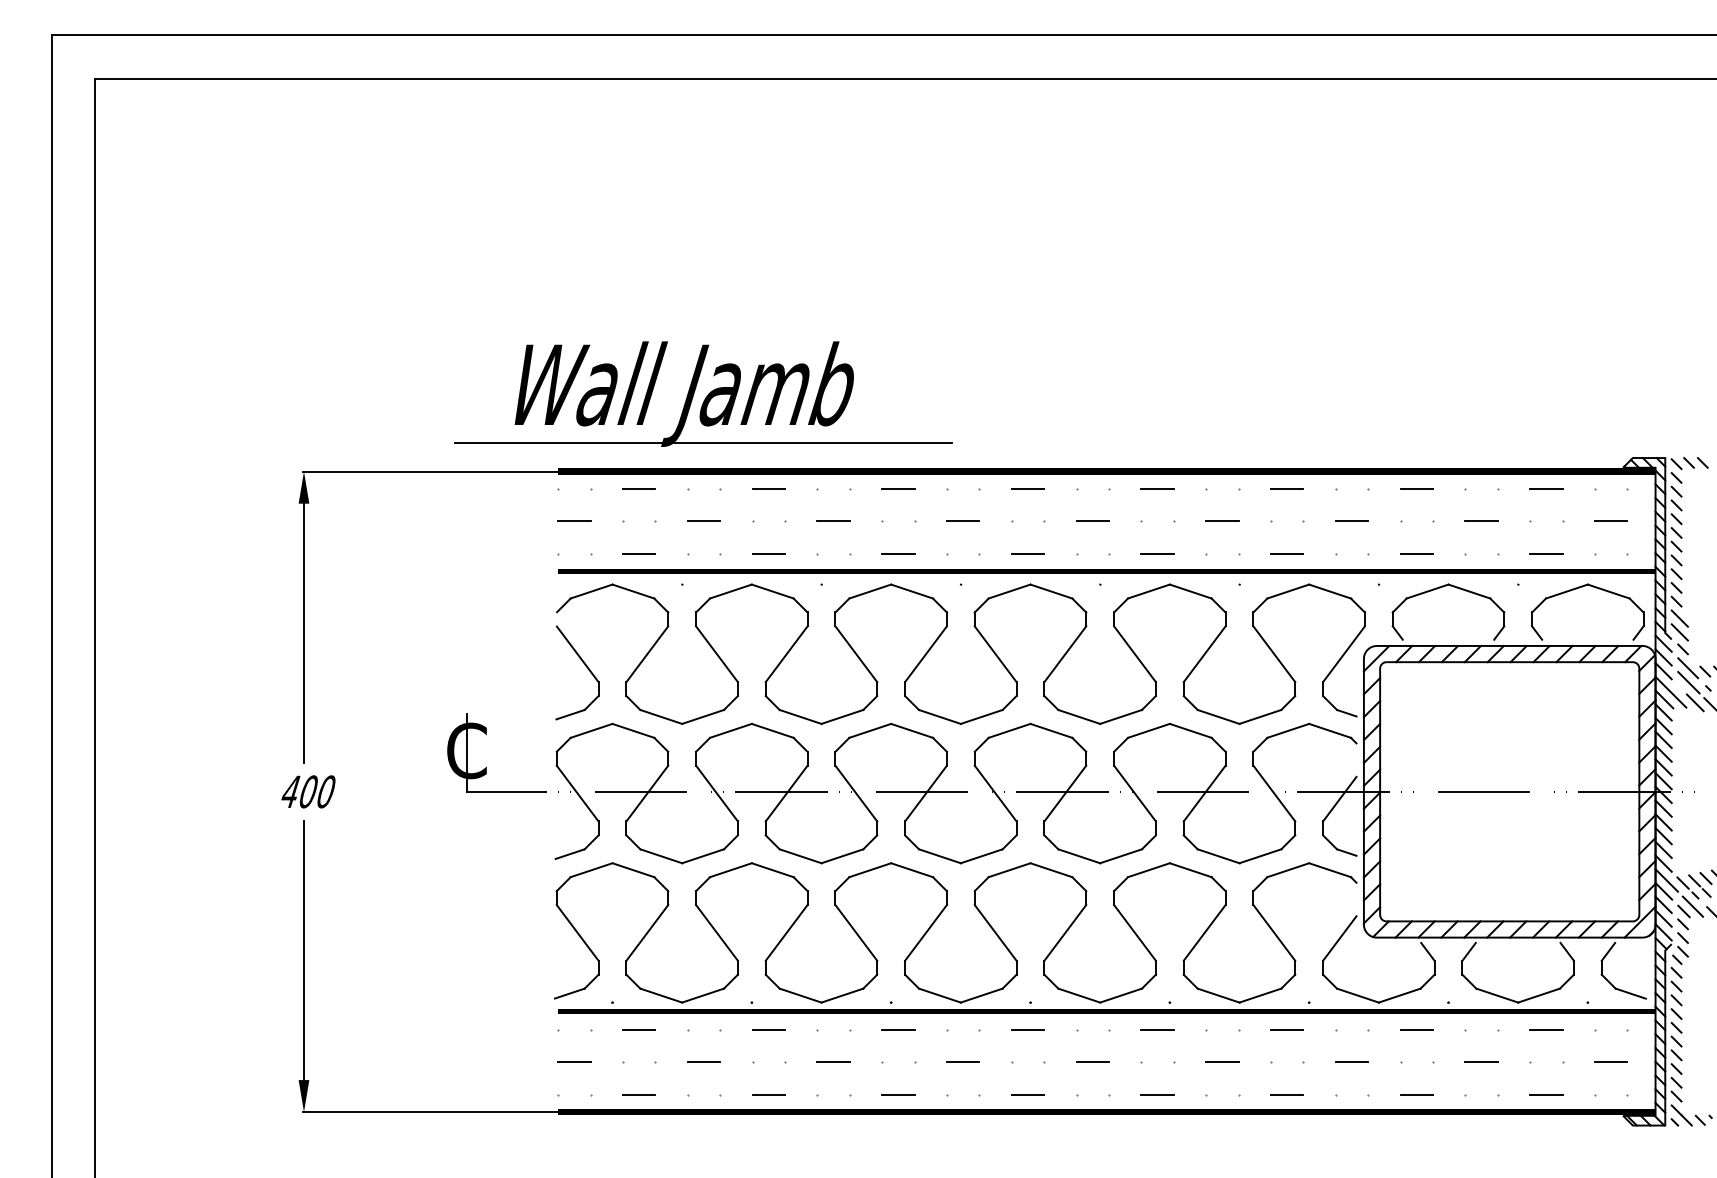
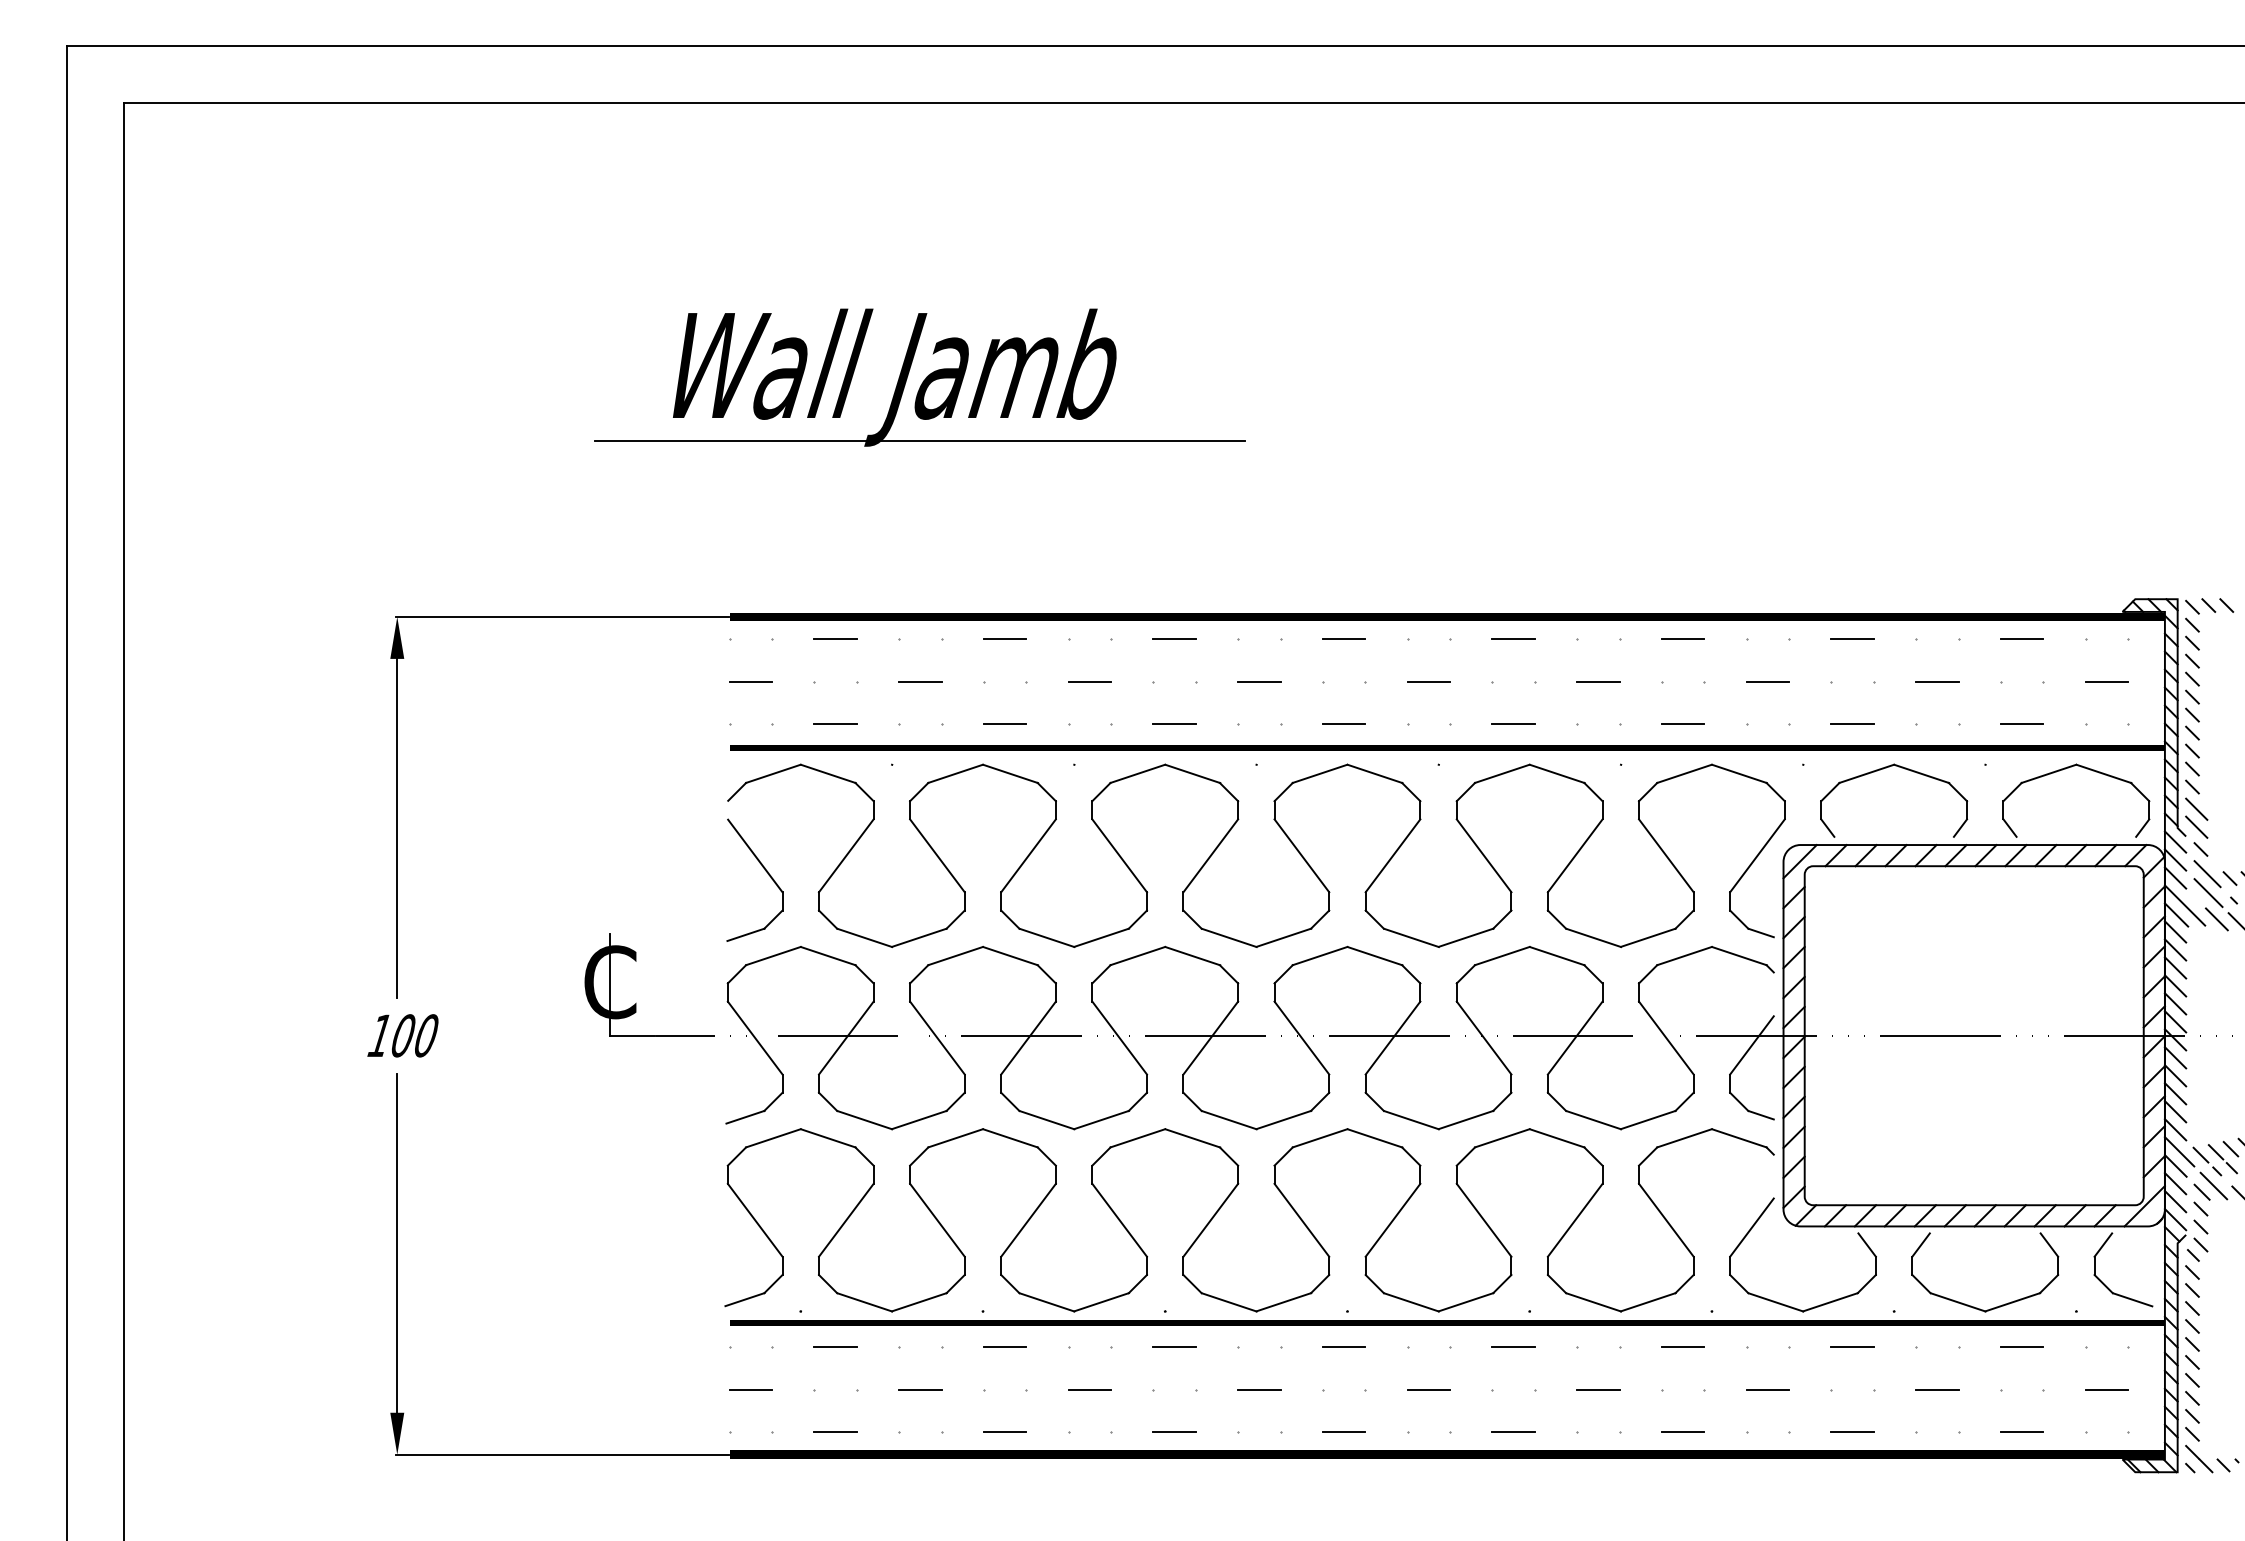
part: (703, 394) -> (919, 377), moved
text: (290, 791) -> (379, 1035), 400 -> 100

